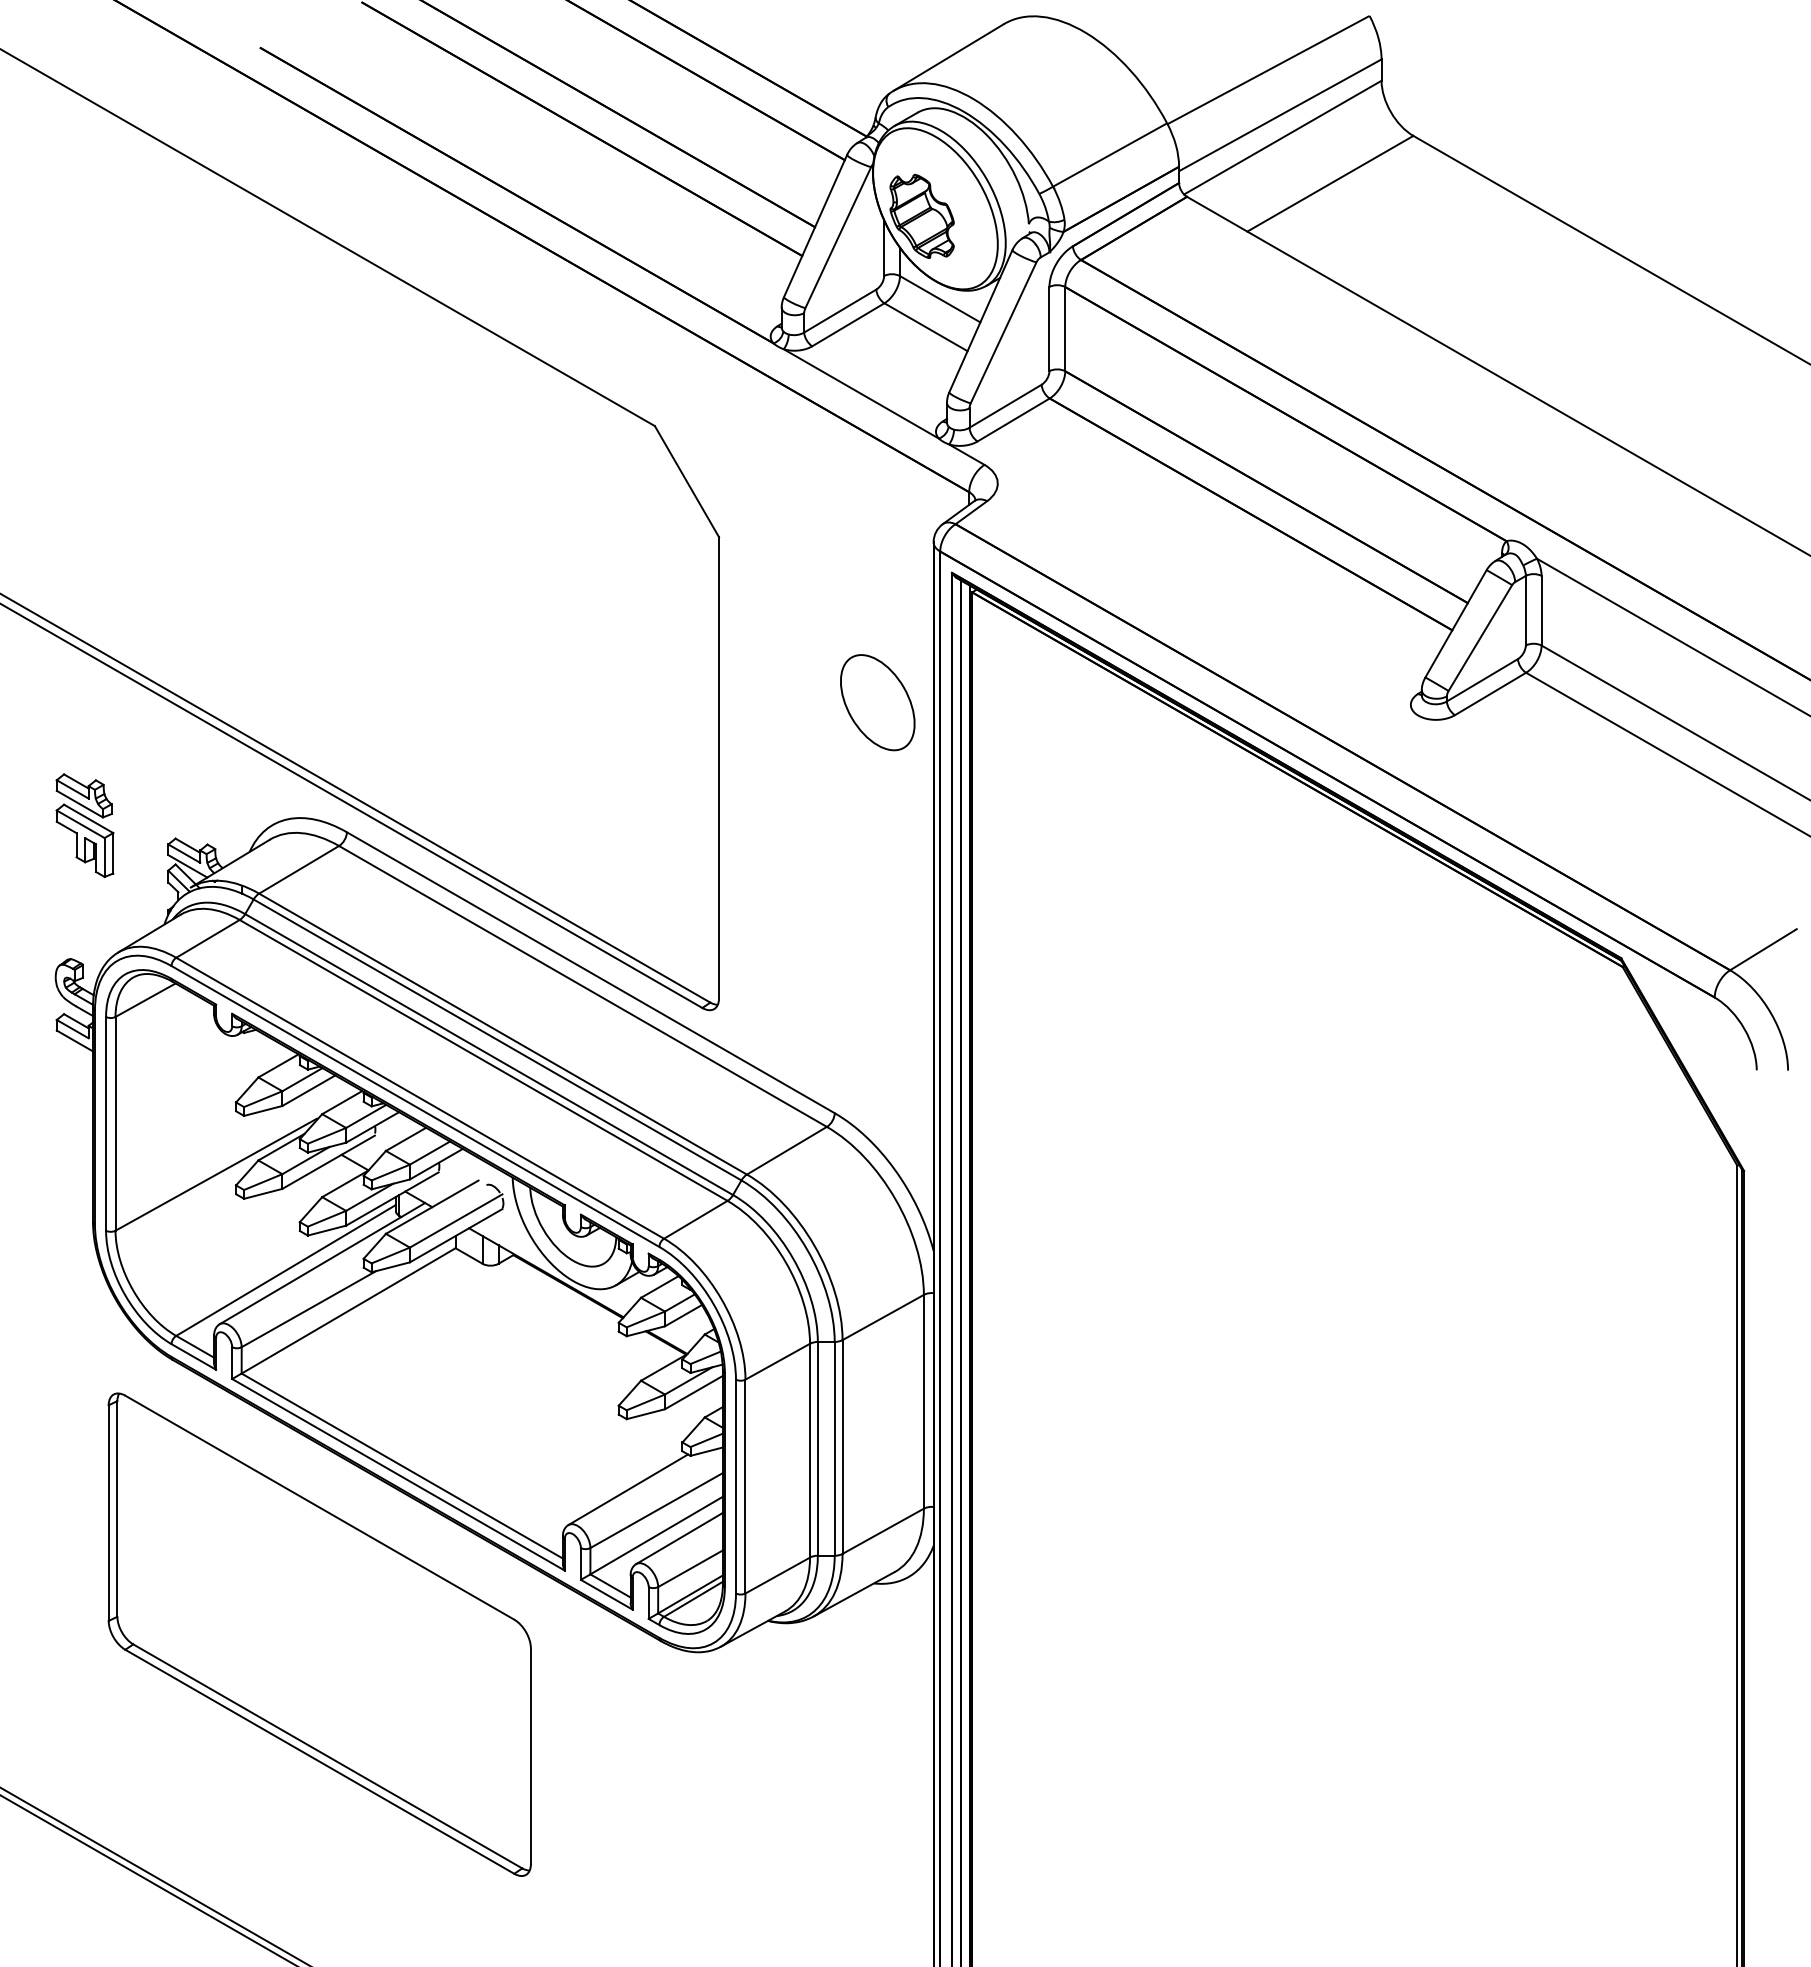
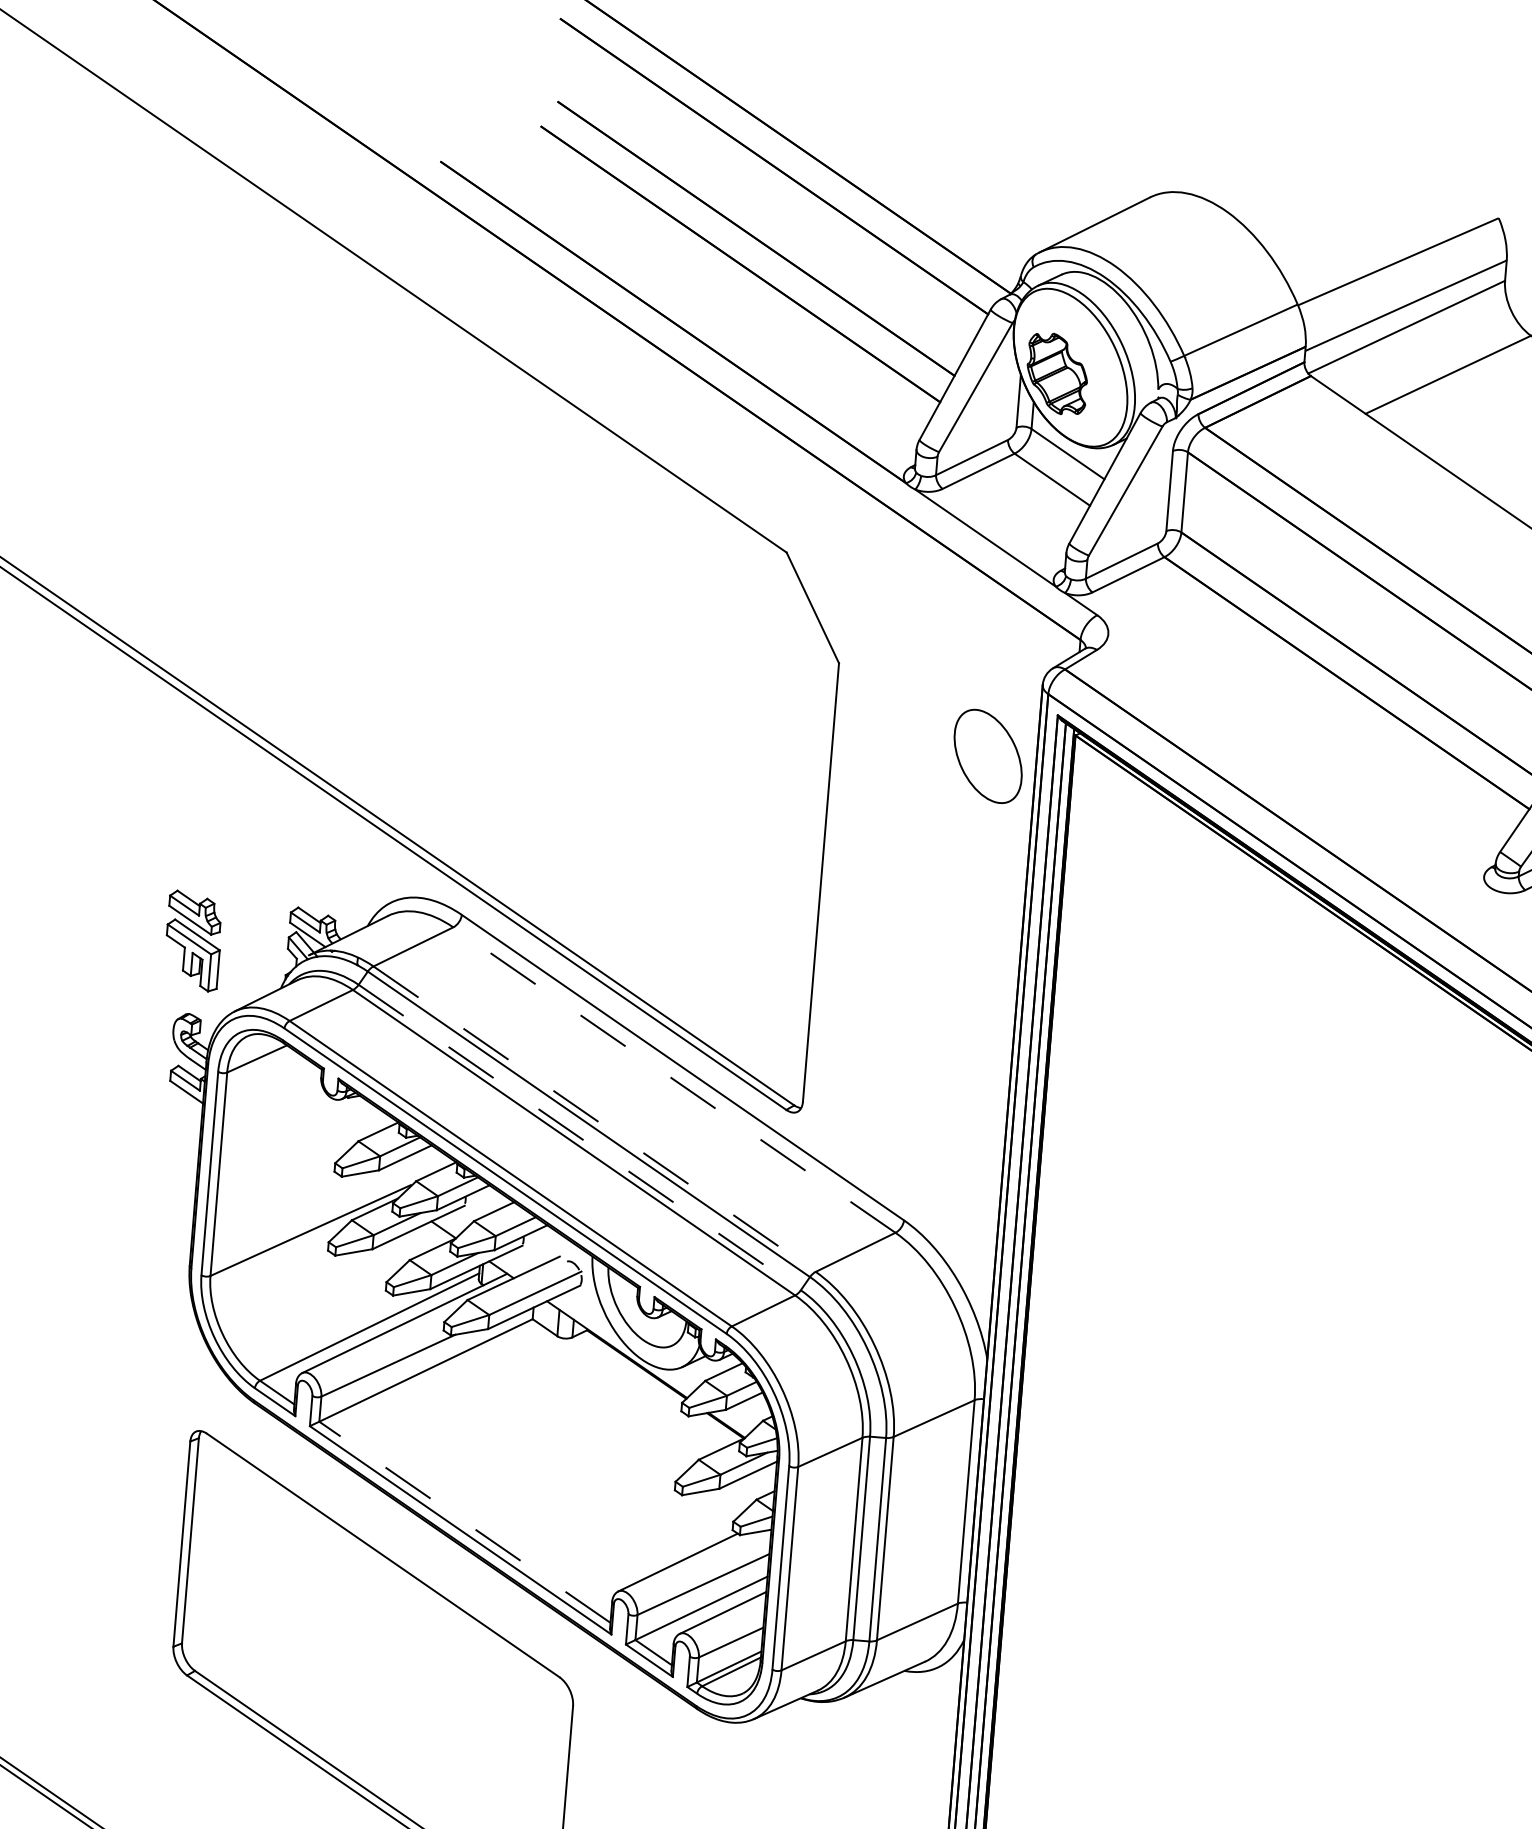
part: (877, 702) -> (987, 756), moved
part: (84, 825) -> (192, 940), moved
line: (582, 986) -> (673, 1080), solid -> dashed
line: (503, 1034) -> (594, 1119), solid -> dashed
line: (489, 1054) -> (580, 1137), solid -> dashed
line: (401, 1465) -> (464, 1521), solid -> dashed

